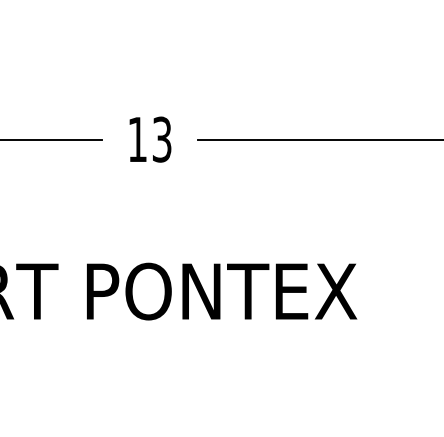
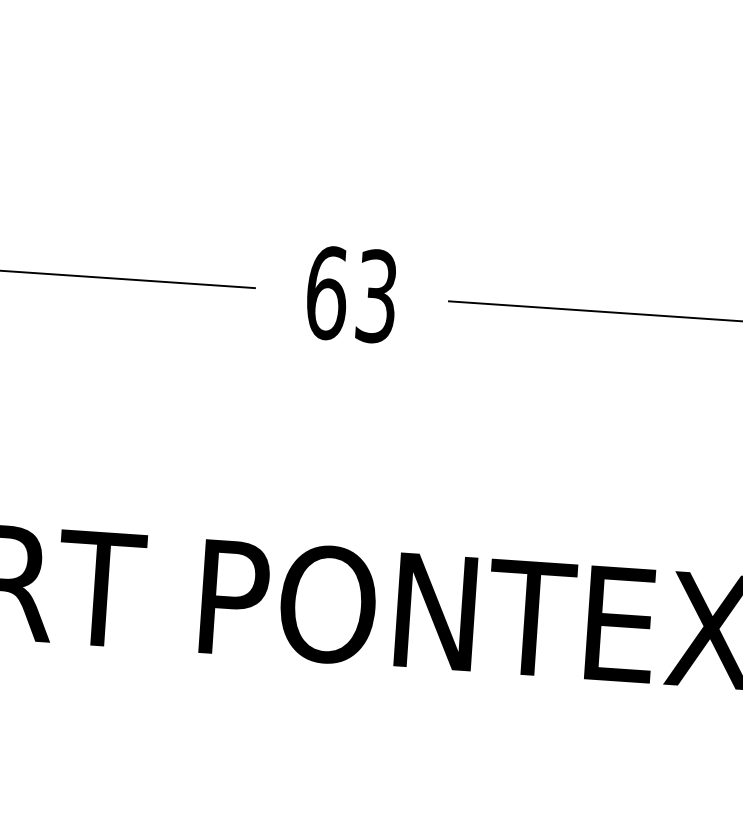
text: (137, 139) -> (326, 292), 13 -> 63

